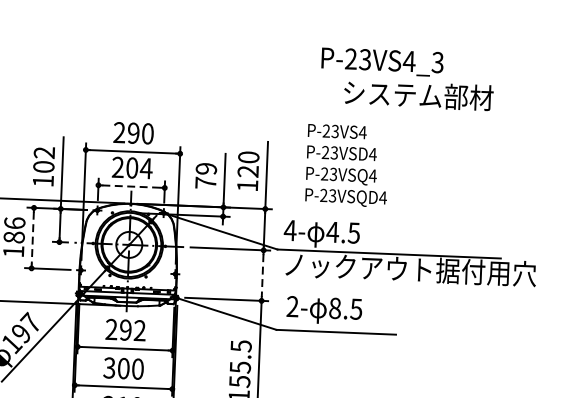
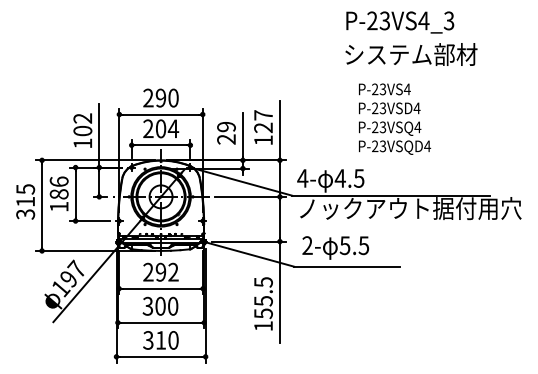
text: (382, 62) -> (400, 22), moved
text: (248, 157) -> (263, 115), 120 -> 127
text: (348, 164) -> (395, 118), moved
text: (205, 183) -> (226, 139), 79 -> 29
line: (132, 186) -> (161, 145), dashed -> solid
line: (32, 238) -> (75, 194), dashed -> solid
line: (262, 275) -> (279, 219), dashed -> solid
text: (334, 308) -> (344, 245), 8.5 -> 5.5

